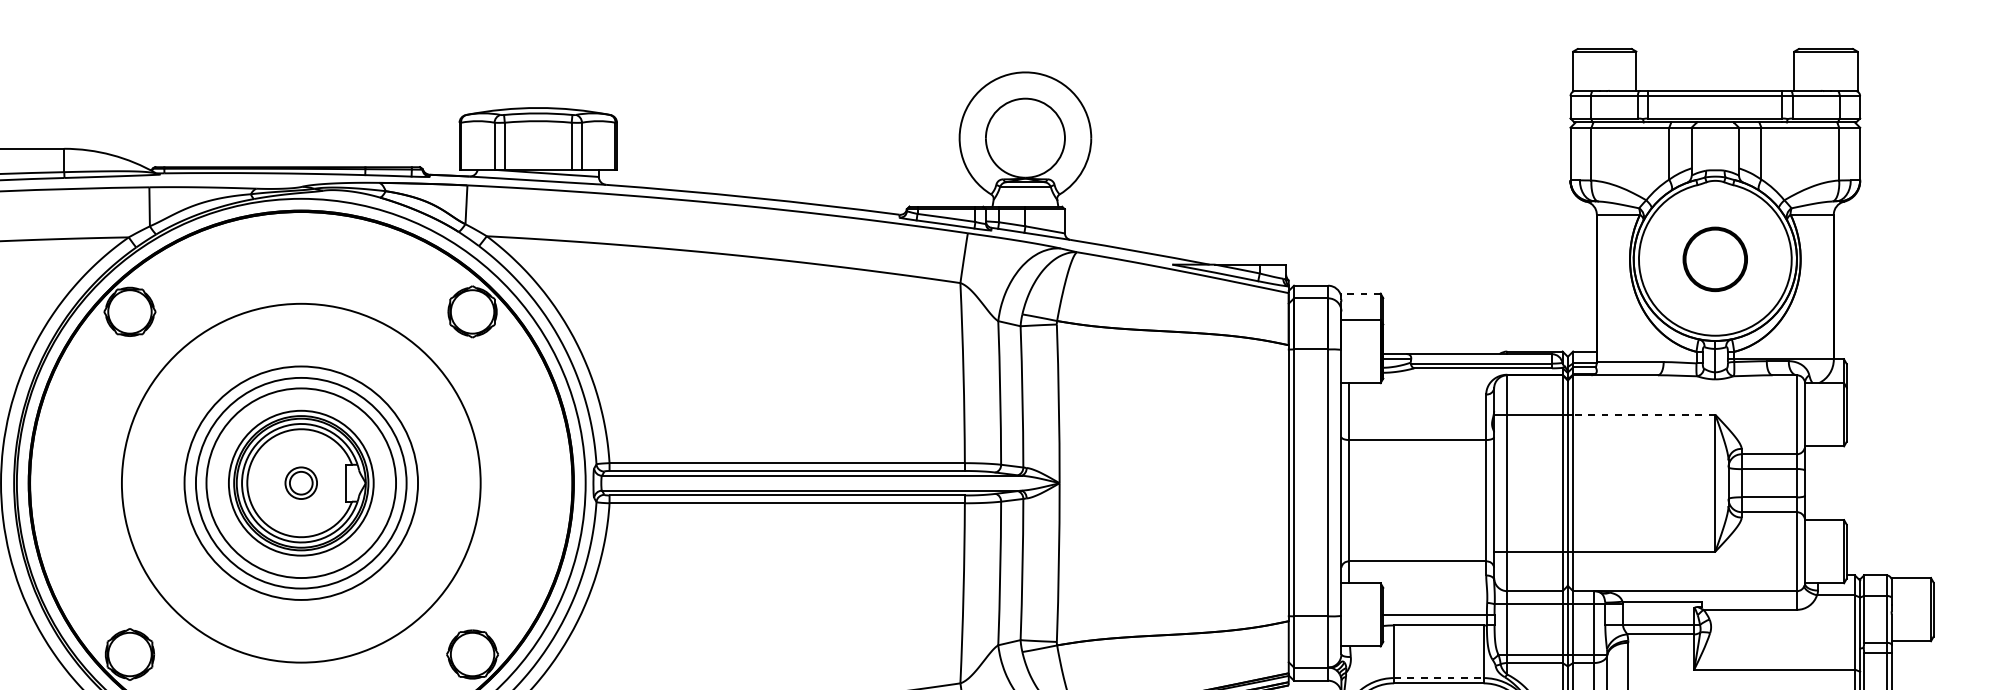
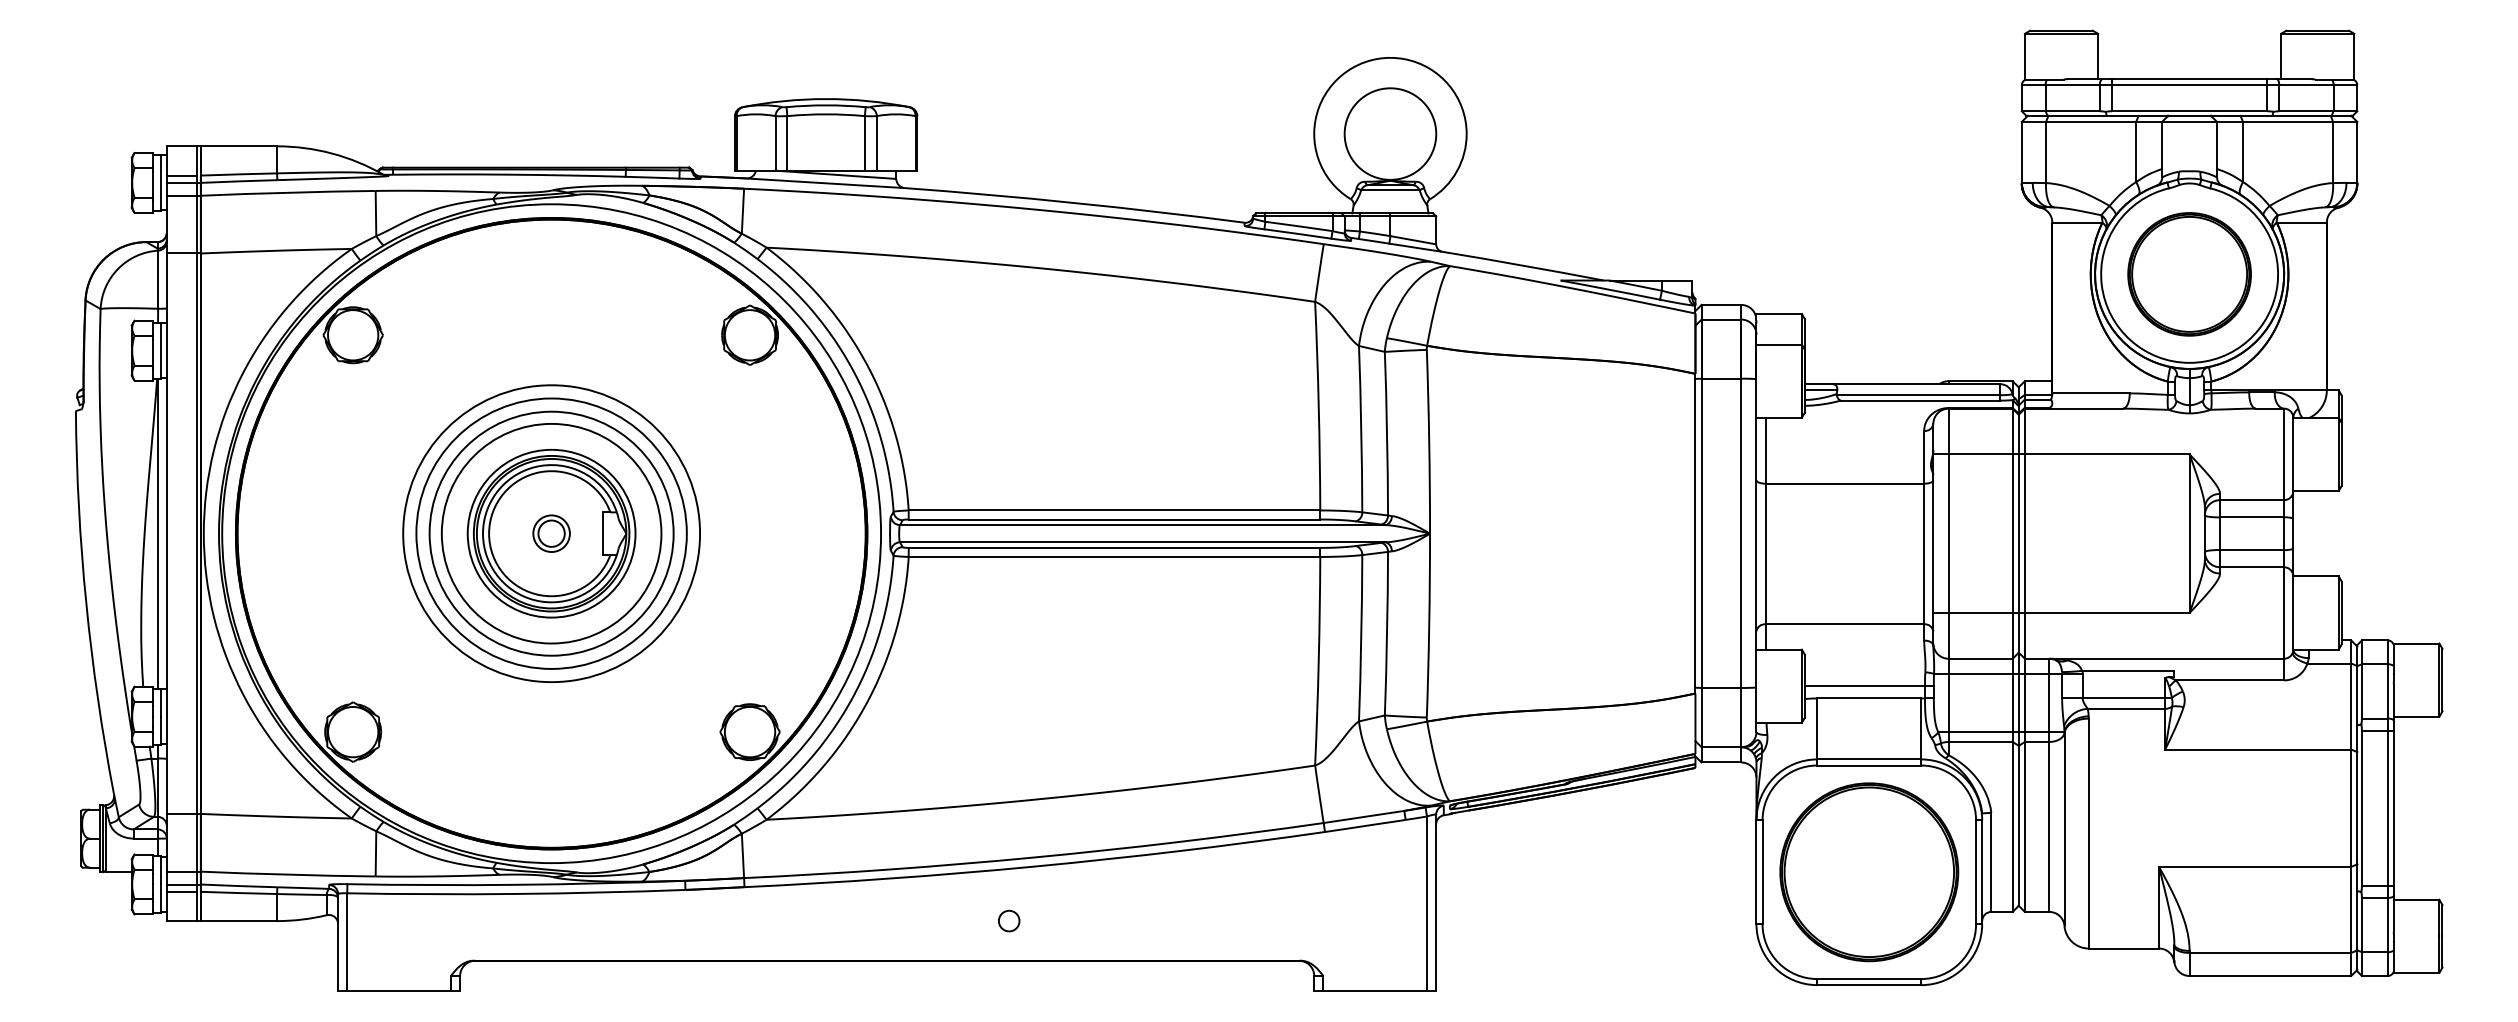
part: (1715, 259) -> (2189, 274), size x1.67
line: (1361, 293) -> (1779, 314), dashed -> solid
line: (1643, 414) -> (2106, 454), dashed -> solid
circle: (301, 483) -> (551, 533), size x0.71
line: (1439, 678) -> (1869, 759), dashed -> solid

